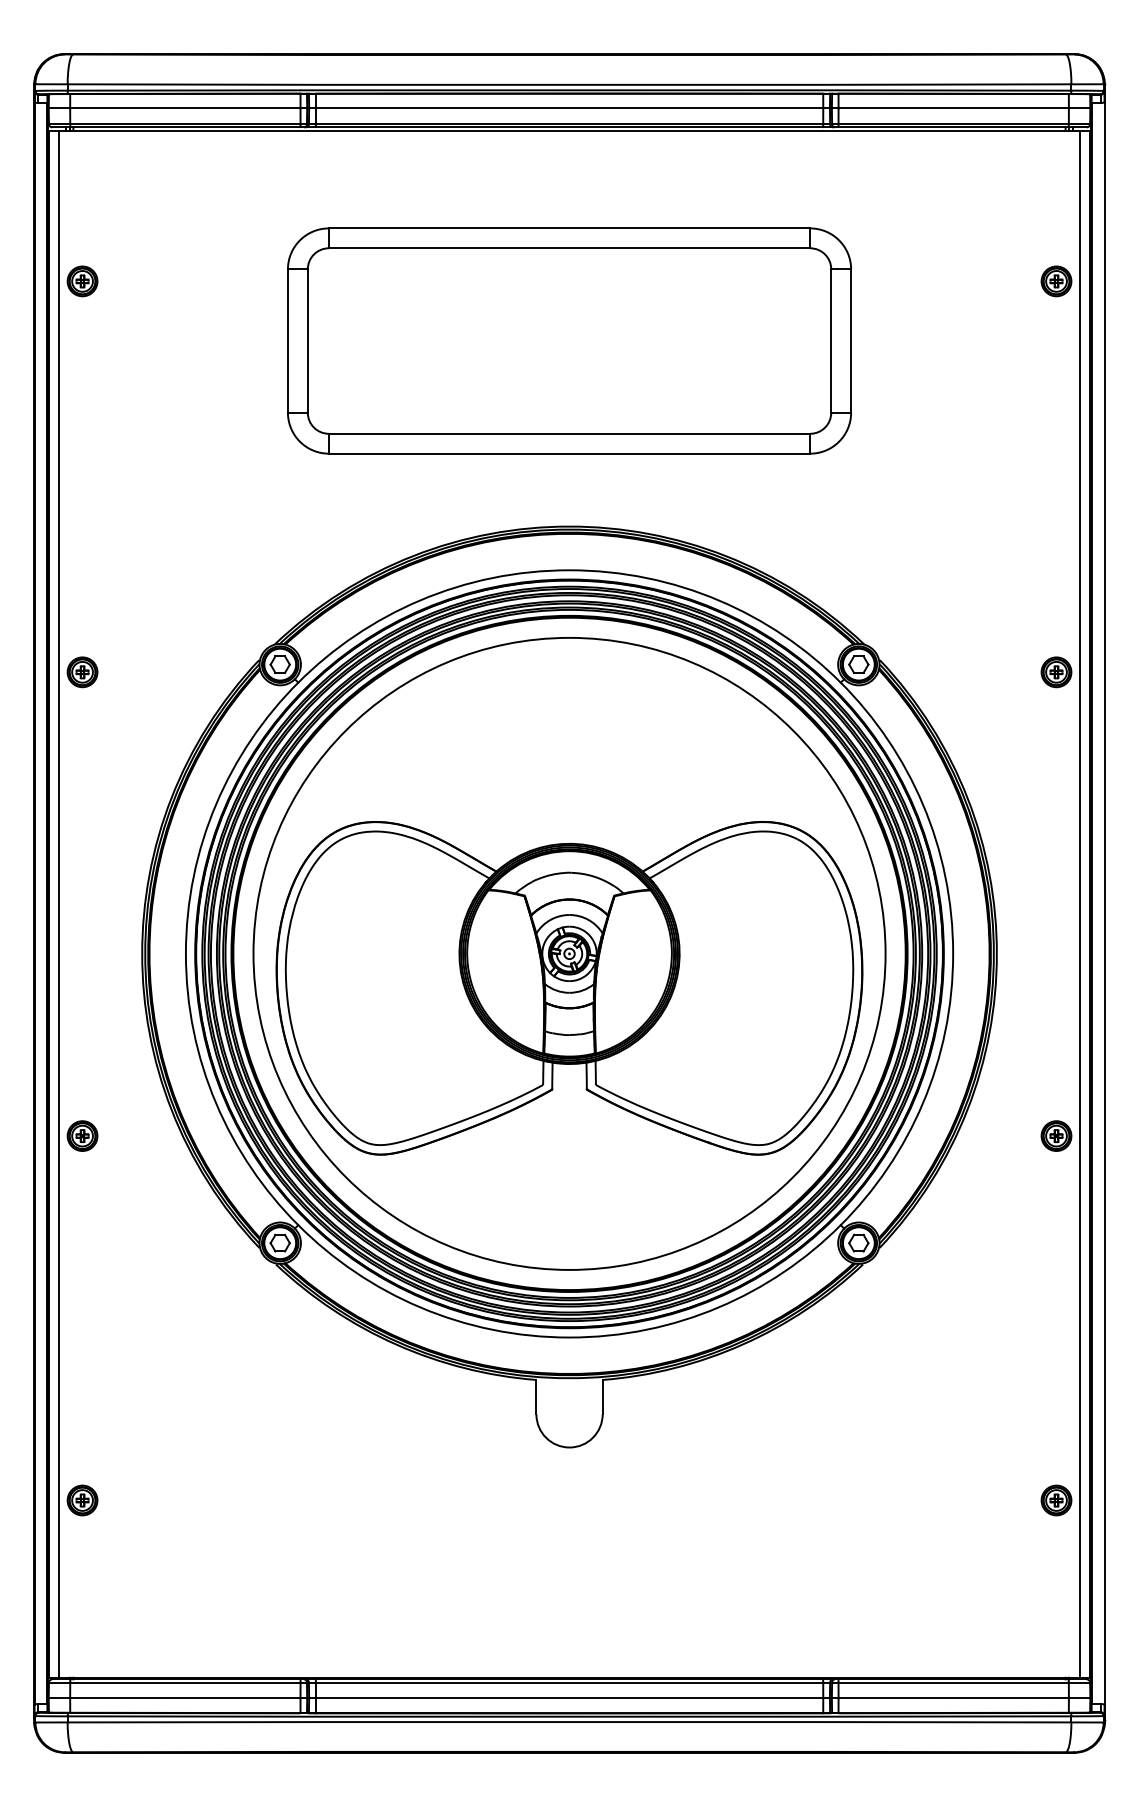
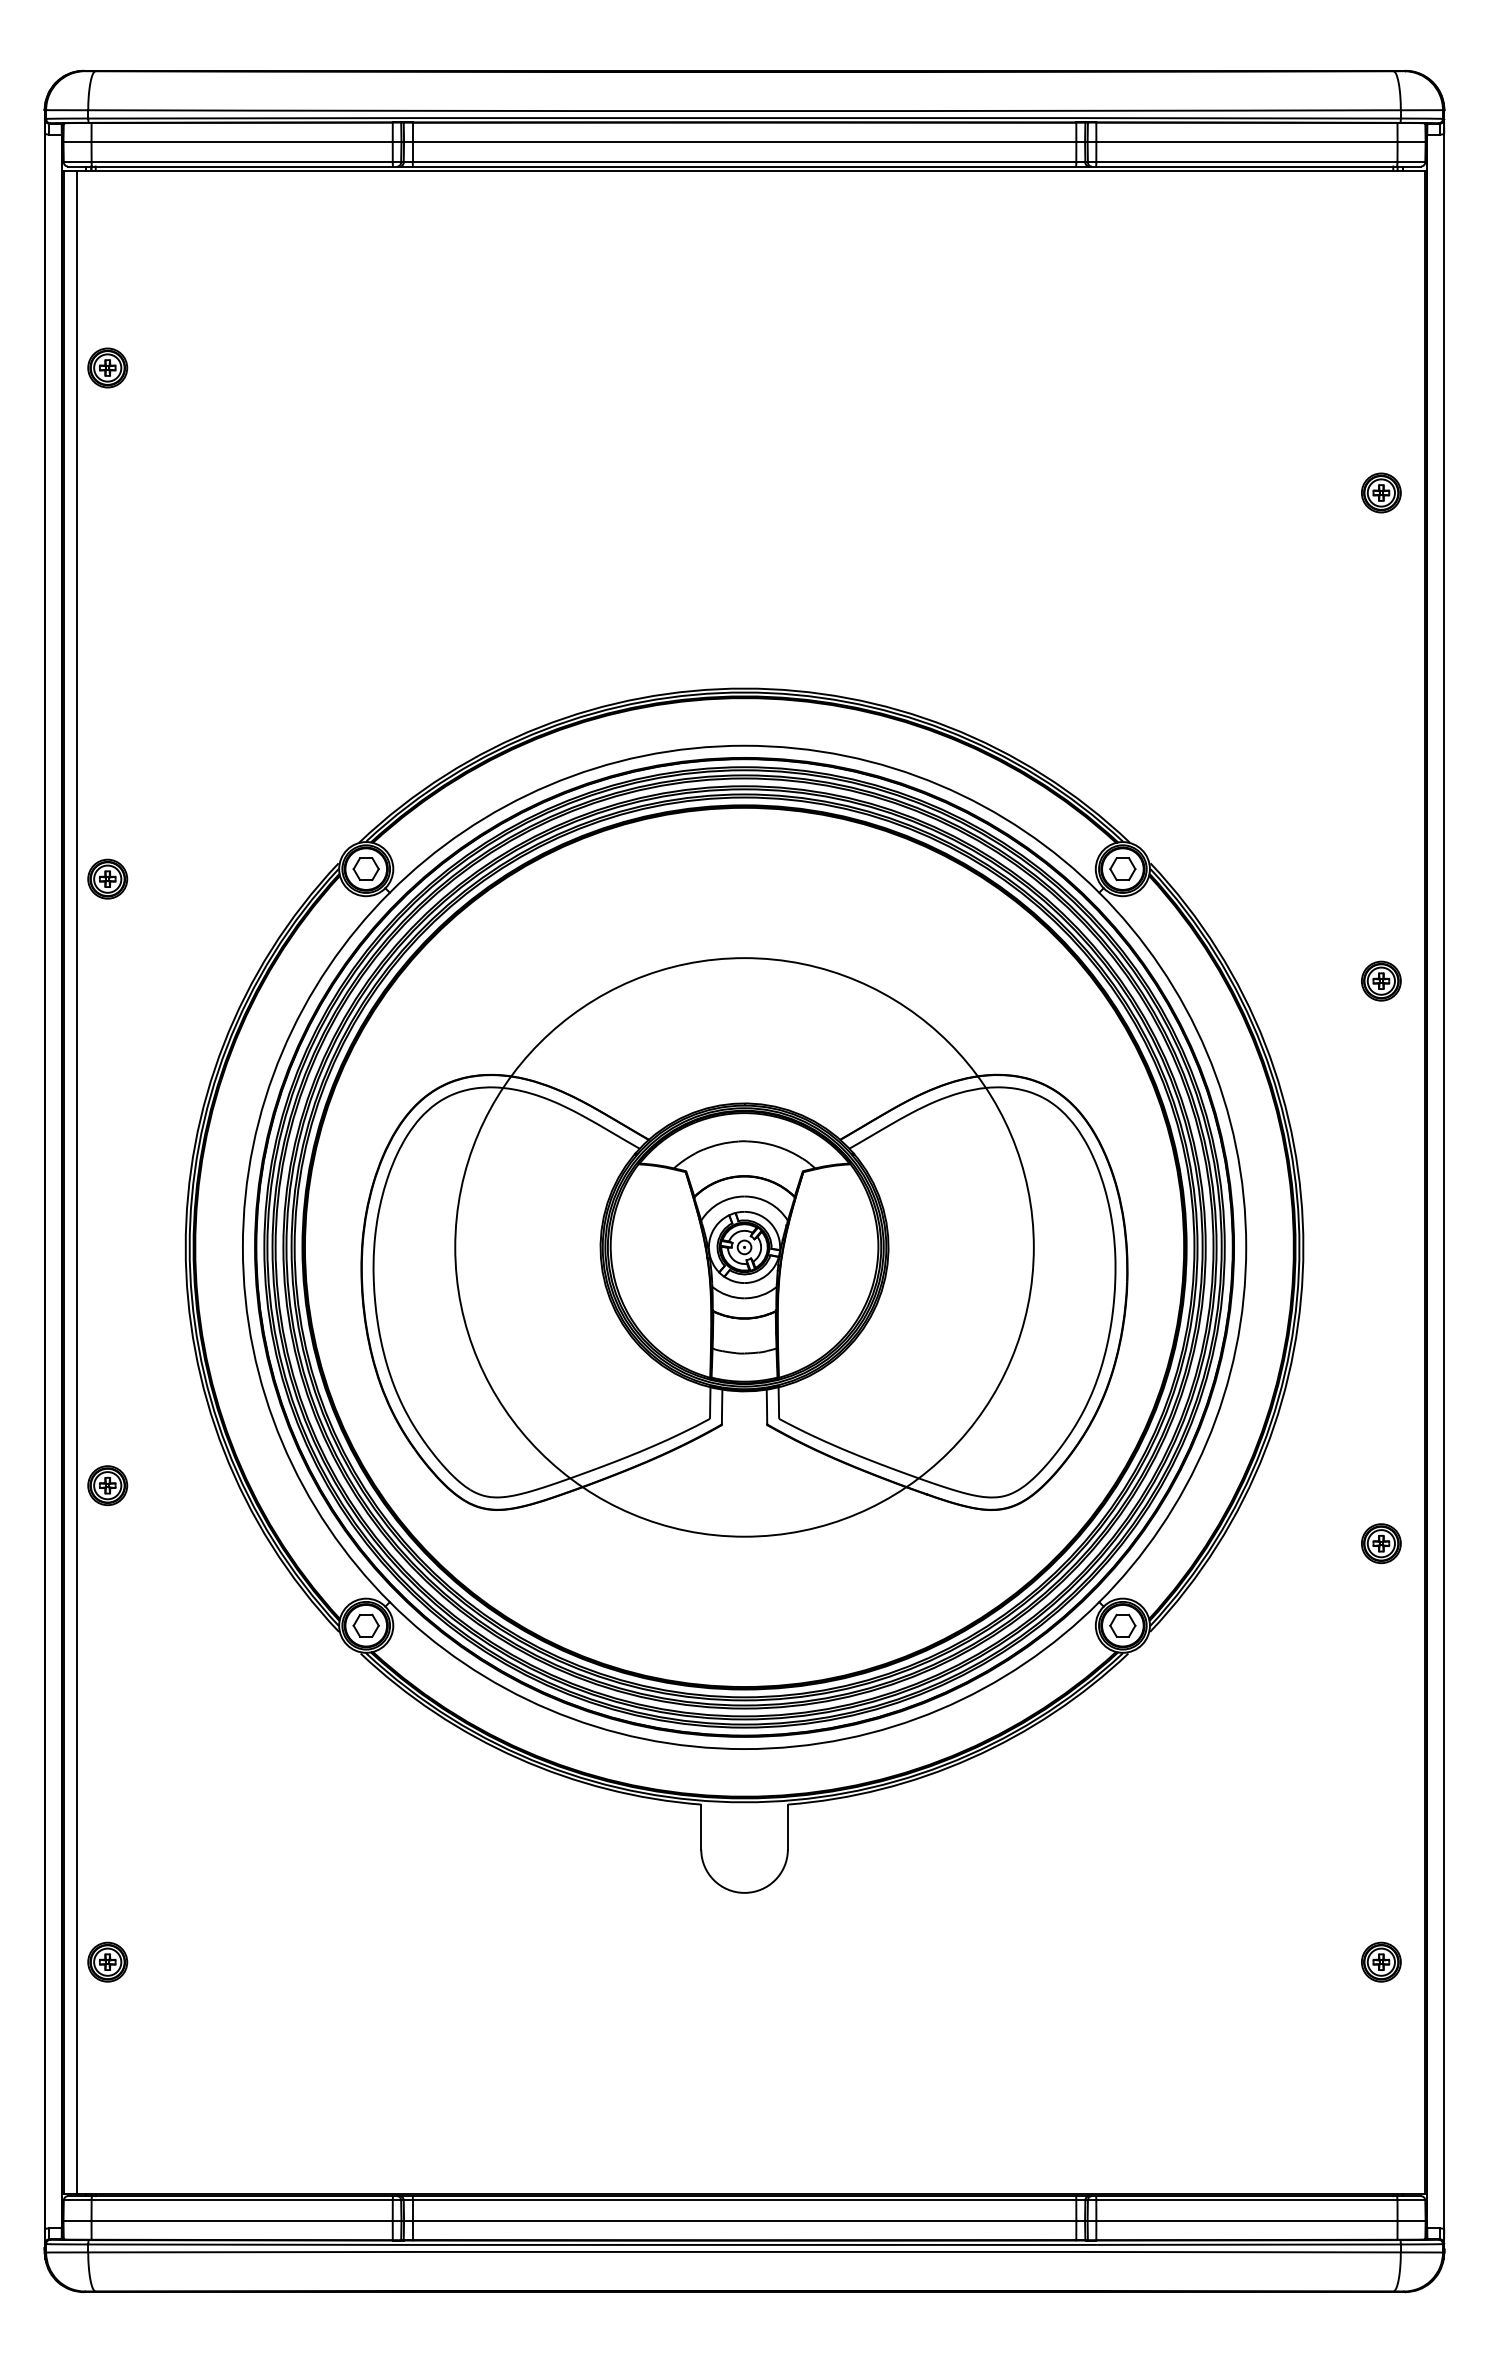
part: (1056, 281) -> (1381, 492), moved
part: (569, 340) -> (744, 445), removed
part: (1056, 671) -> (1381, 980), moved
line: (1079, 903) -> (1411, 1181), removed
circle: (569, 953) -> (744, 1247), size x0.7
part: (1056, 1135) -> (1381, 1543), moved

